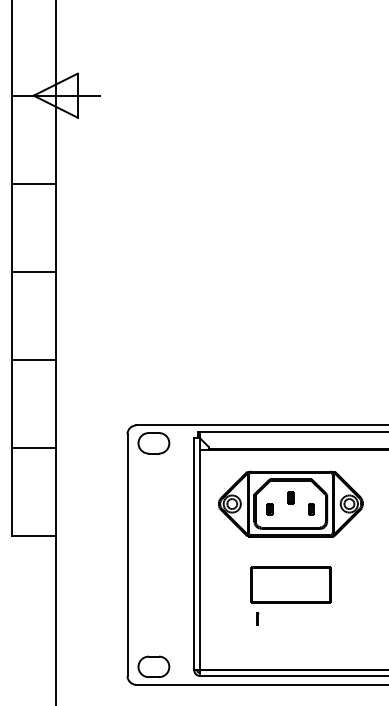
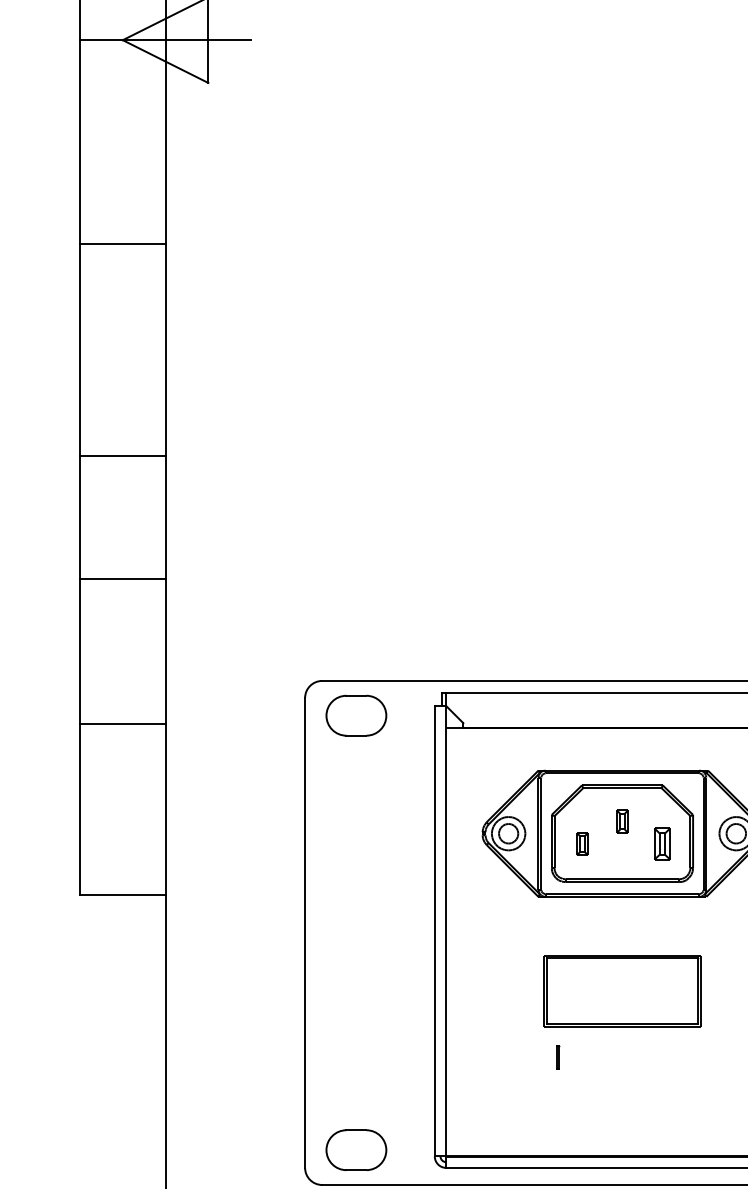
line: (33, 183) -> (122, 243), moved
line: (33, 271) -> (122, 455), moved
line: (33, 359) -> (122, 578), moved
part: (311, 509) -> (662, 844), size x1.4

